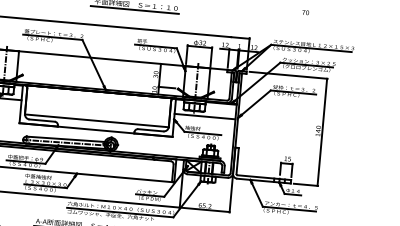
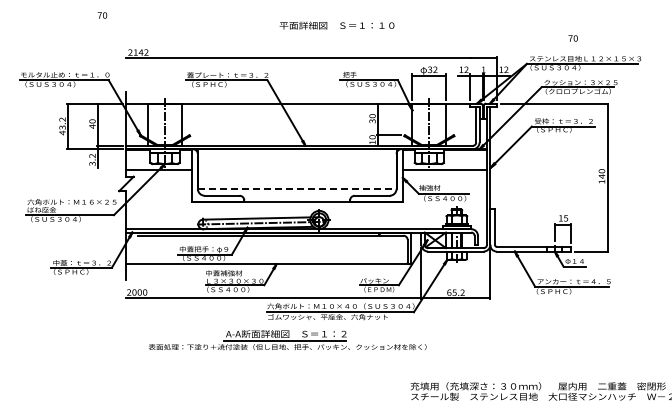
line: (134, 9) -> (335, 32), removed
text: (305, 12) -> (572, 38), moved
line: (97, 120) -> (297, 189), solid -> dashed

